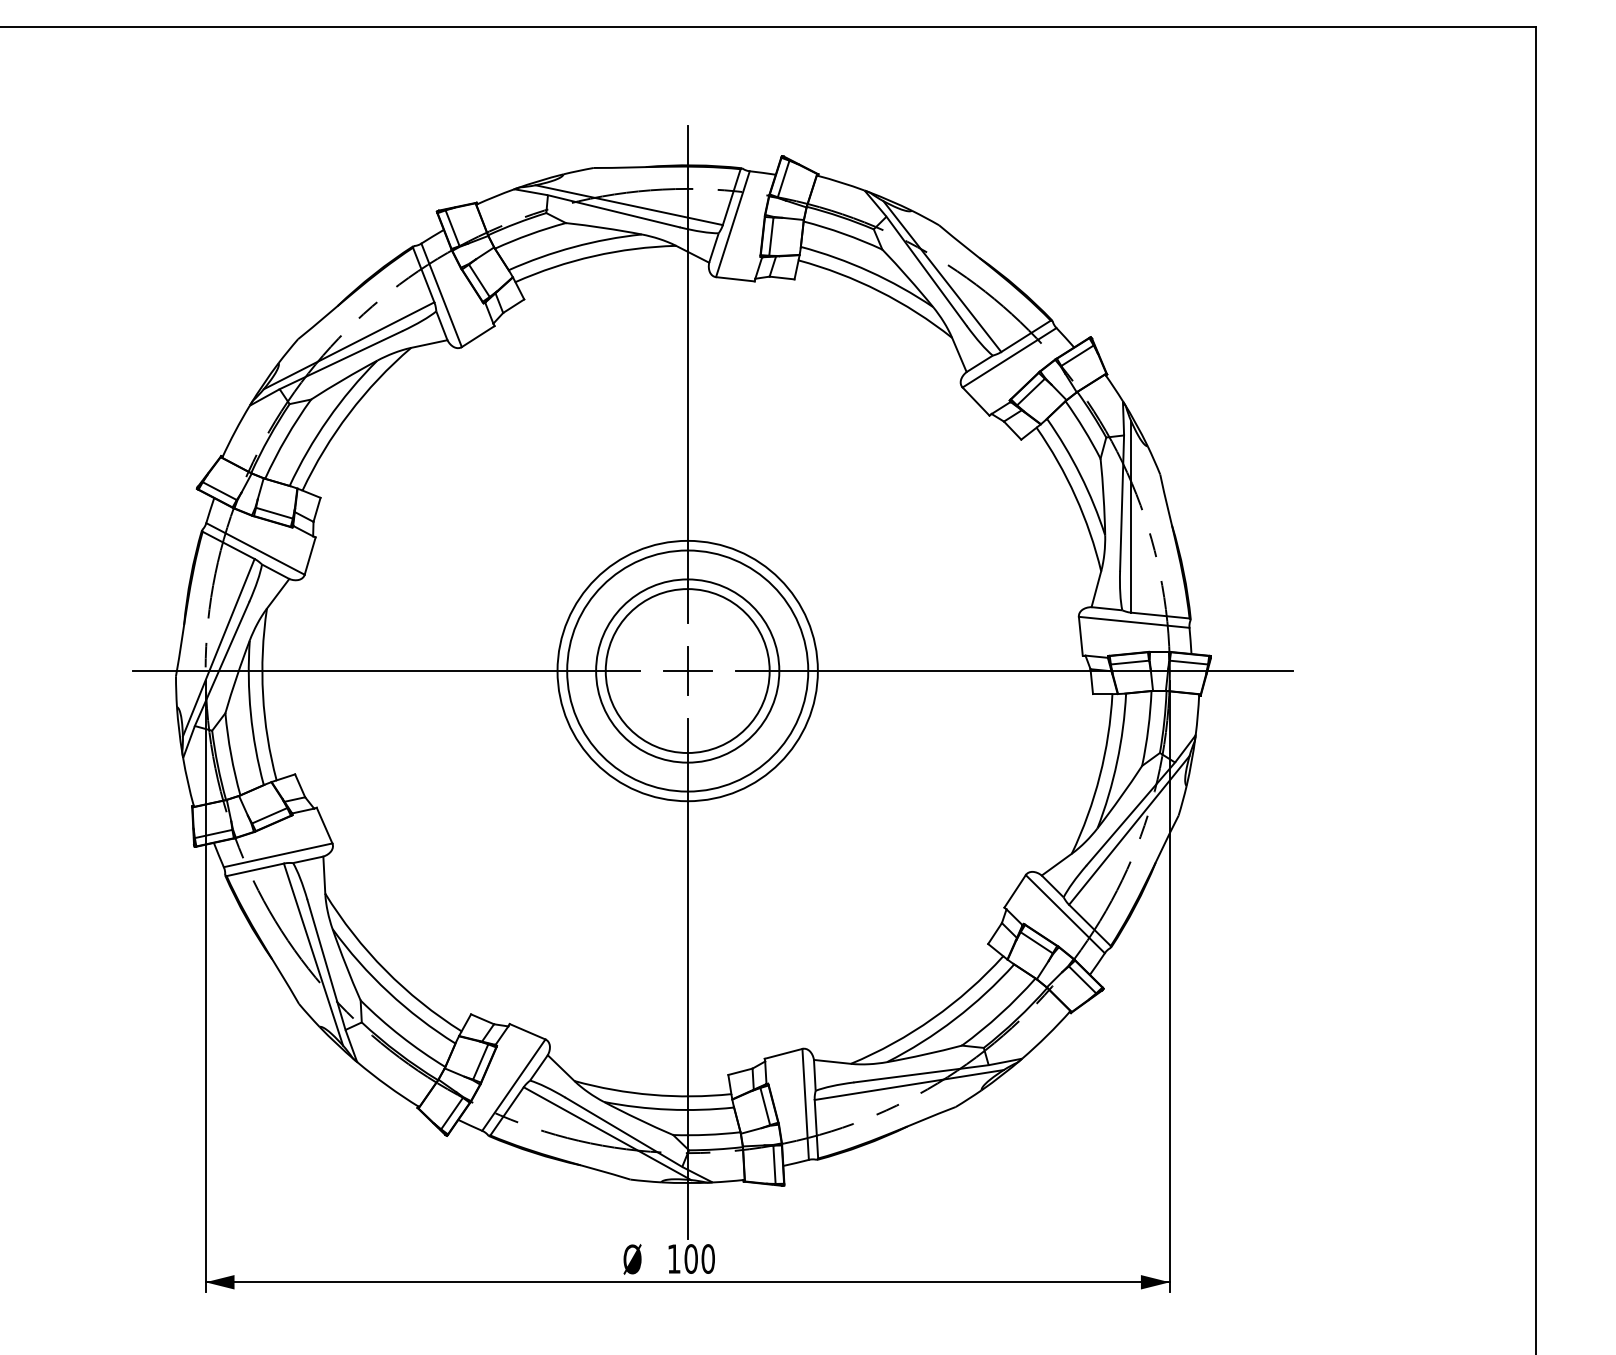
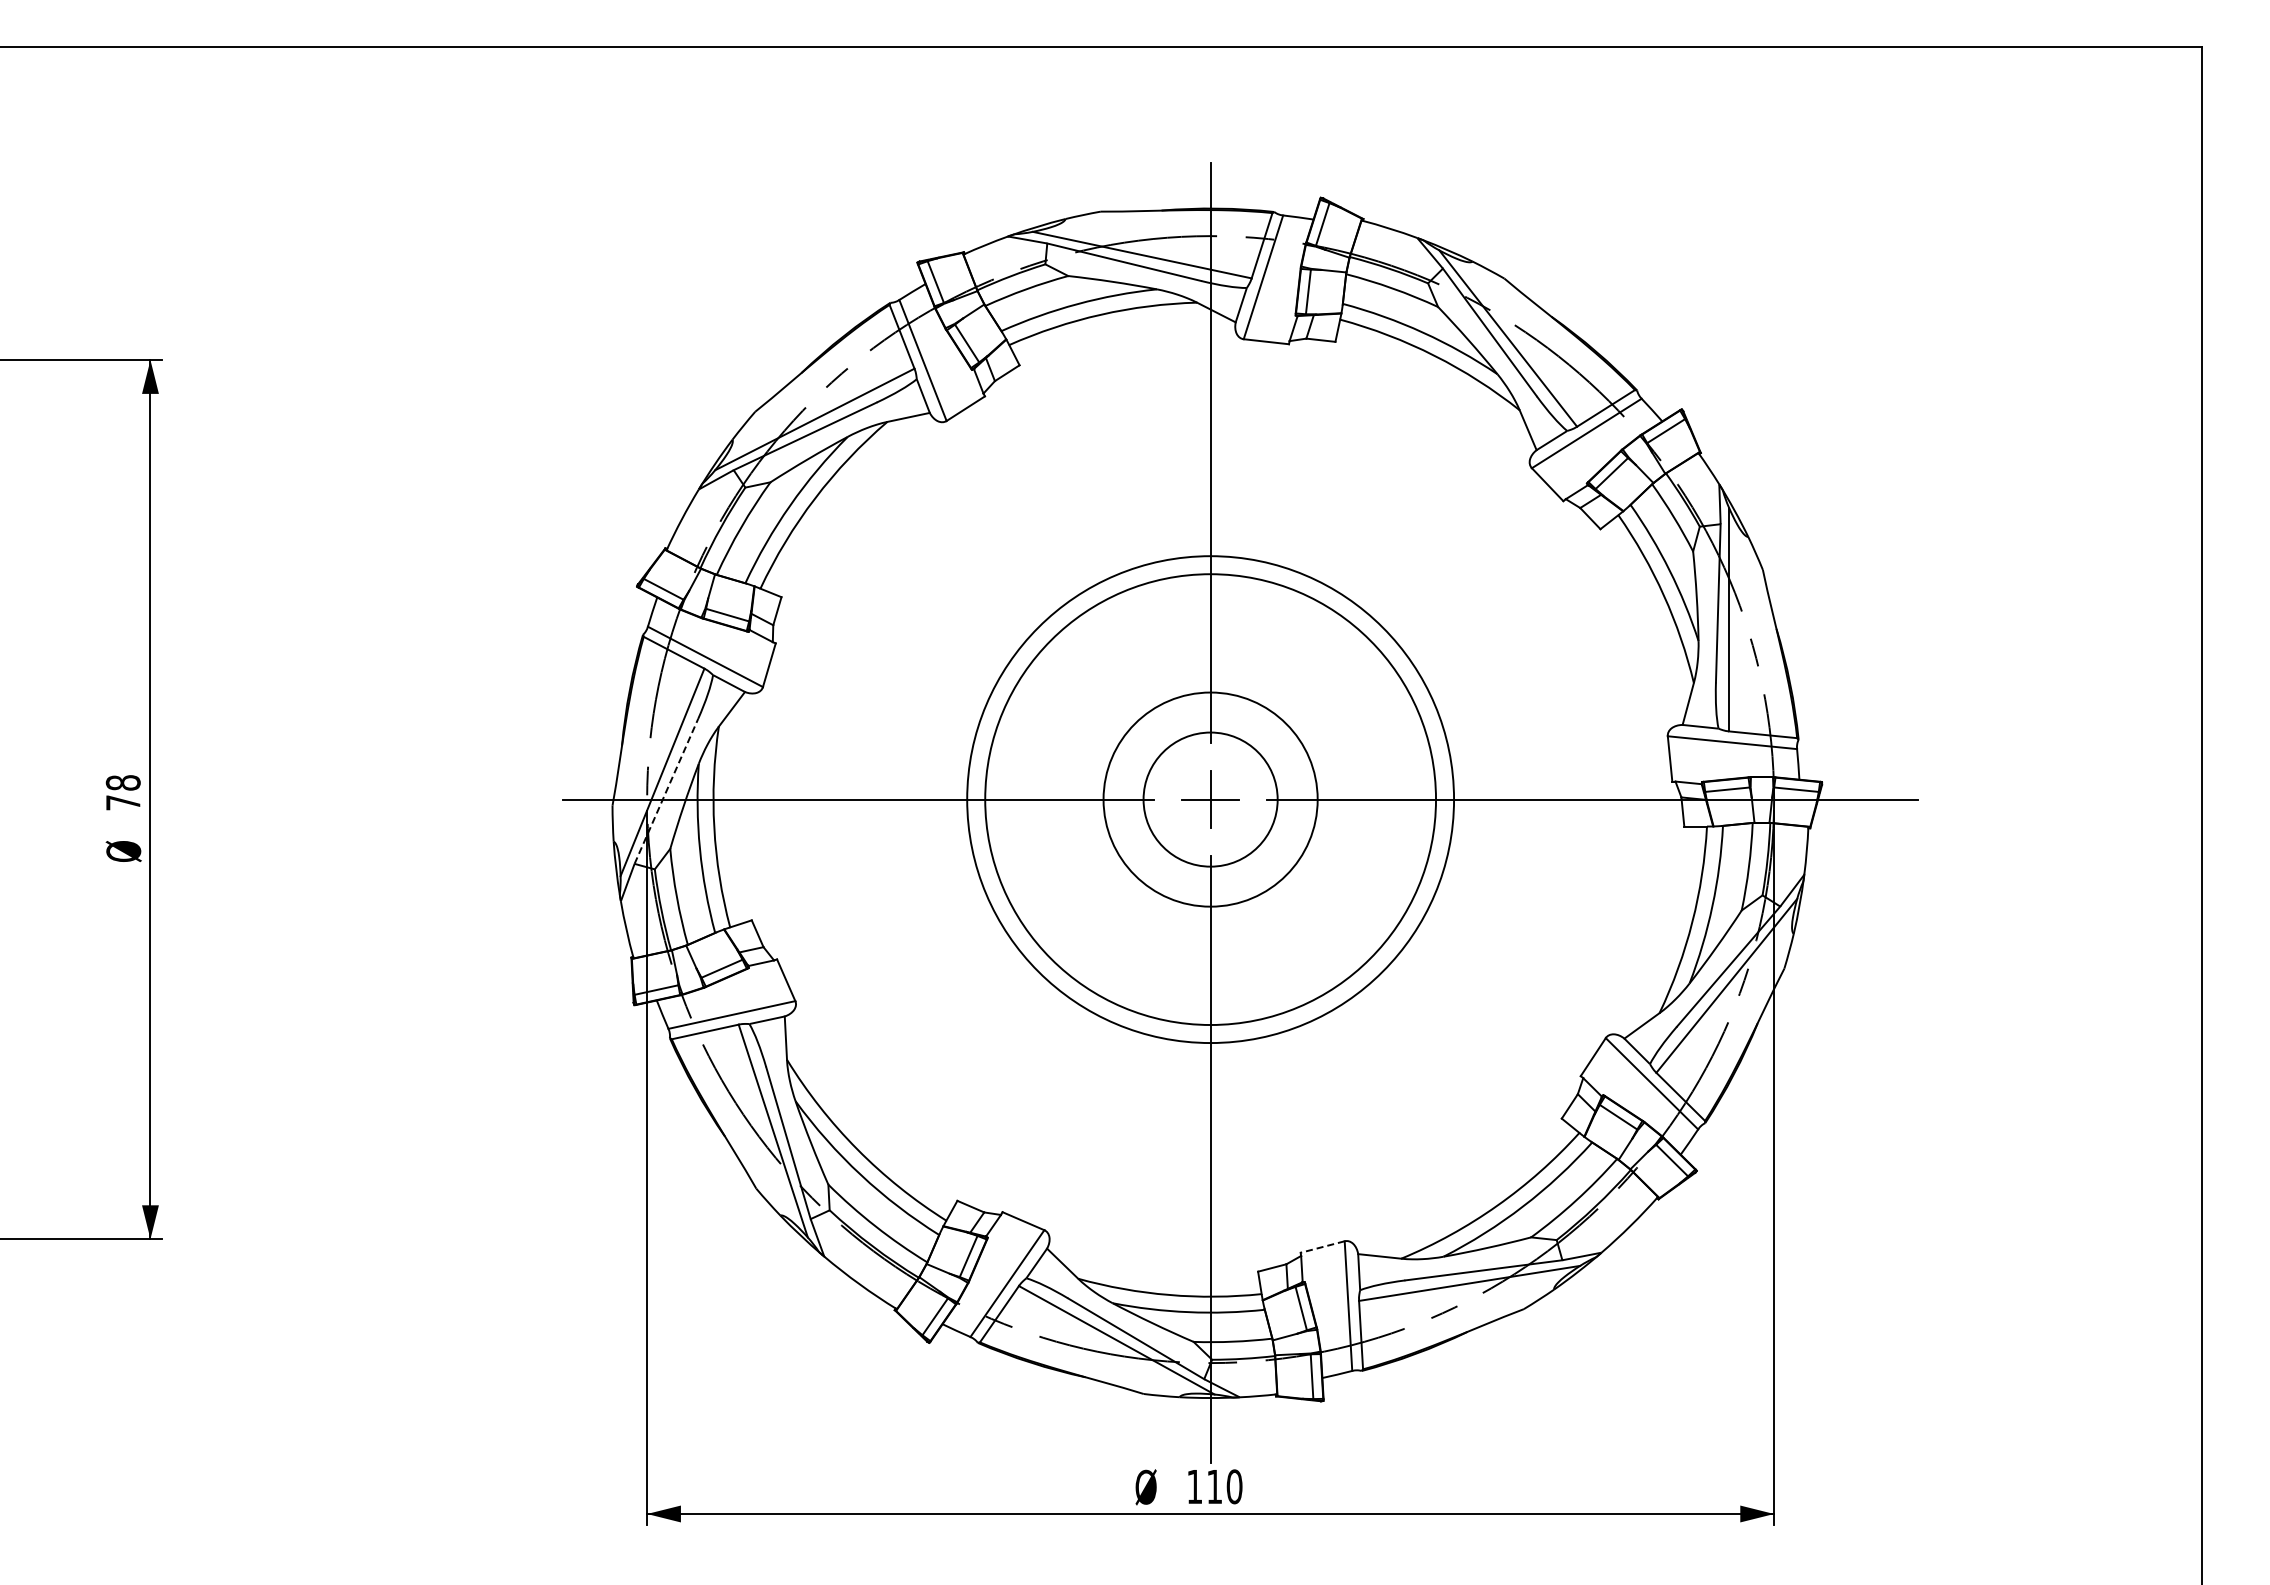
line: (222, 663) -> (666, 790), solid -> dashed
circle: (687, 670) -> (1210, 799), size x0.7
circle: (687, 670) -> (1210, 799), size x1.6
circle: (687, 670) -> (1210, 799), size x1.6
line: (783, 1054) -> (1322, 1247), solid -> dashed
text: (691, 1258) -> (1214, 1486), 100 -> 110

